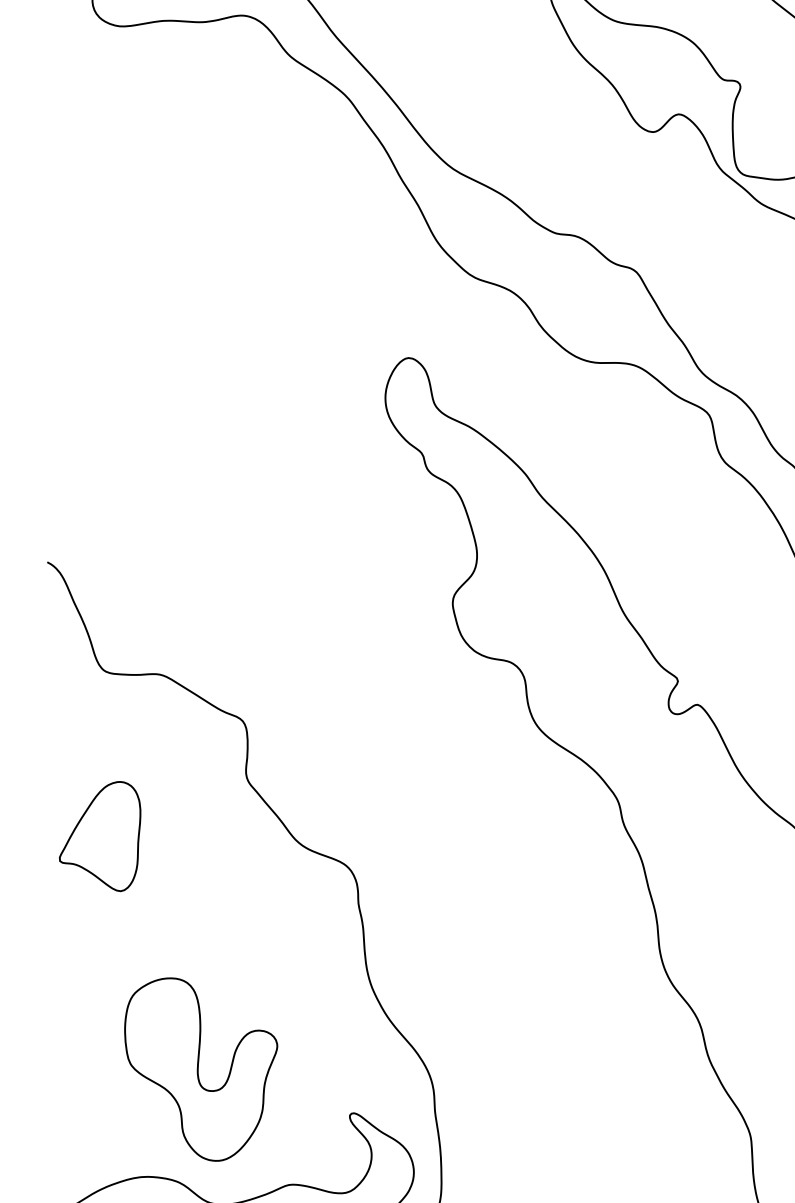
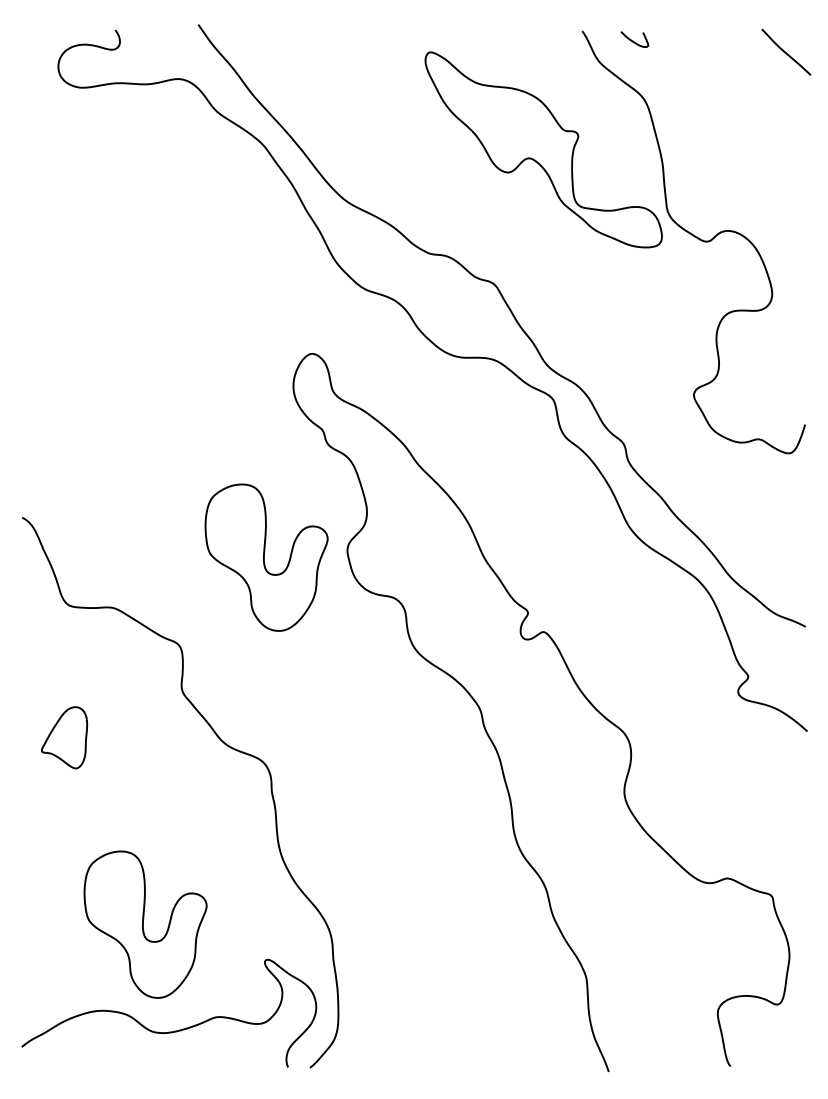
part: (351, 611) -> (266, 557), added
part: (100, 836) -> (64, 737), size x0.7

